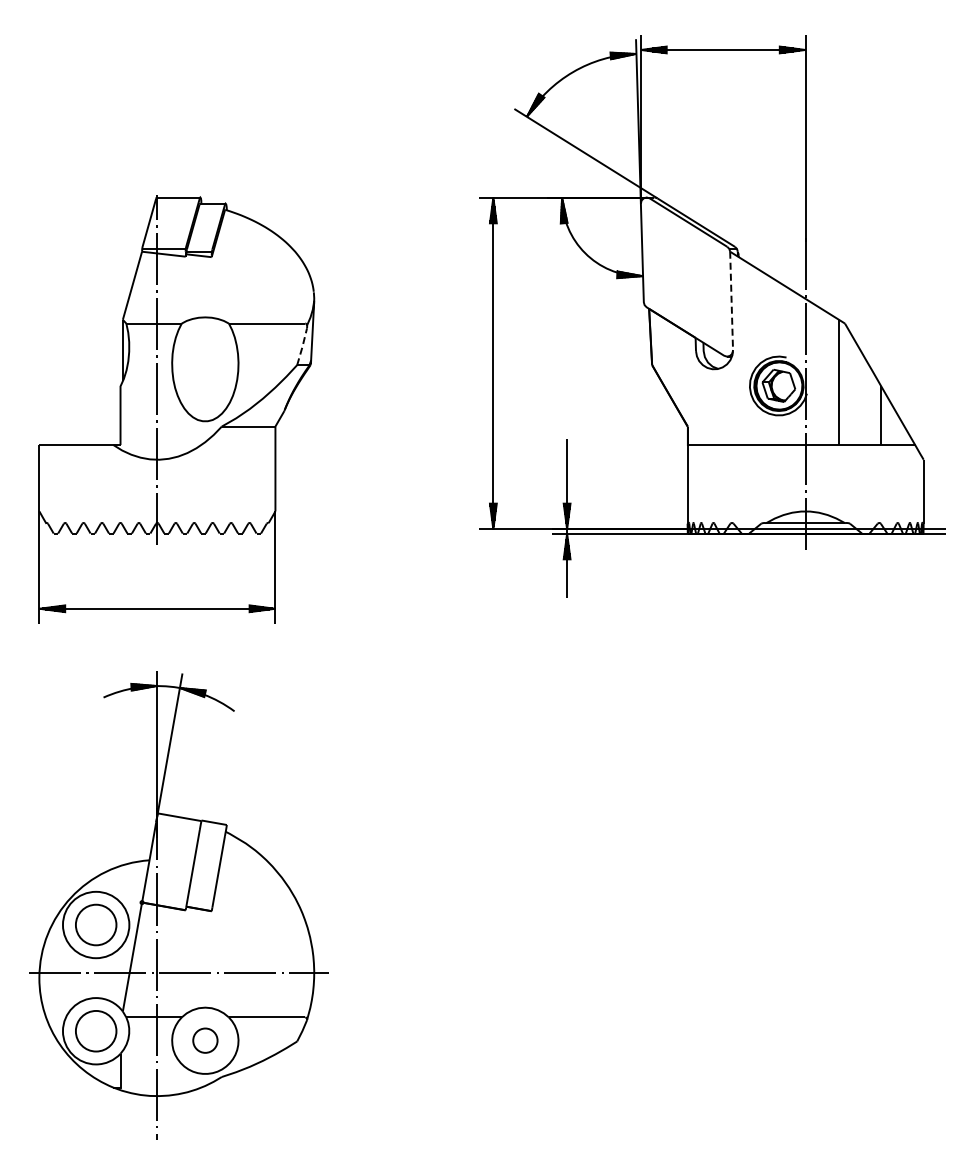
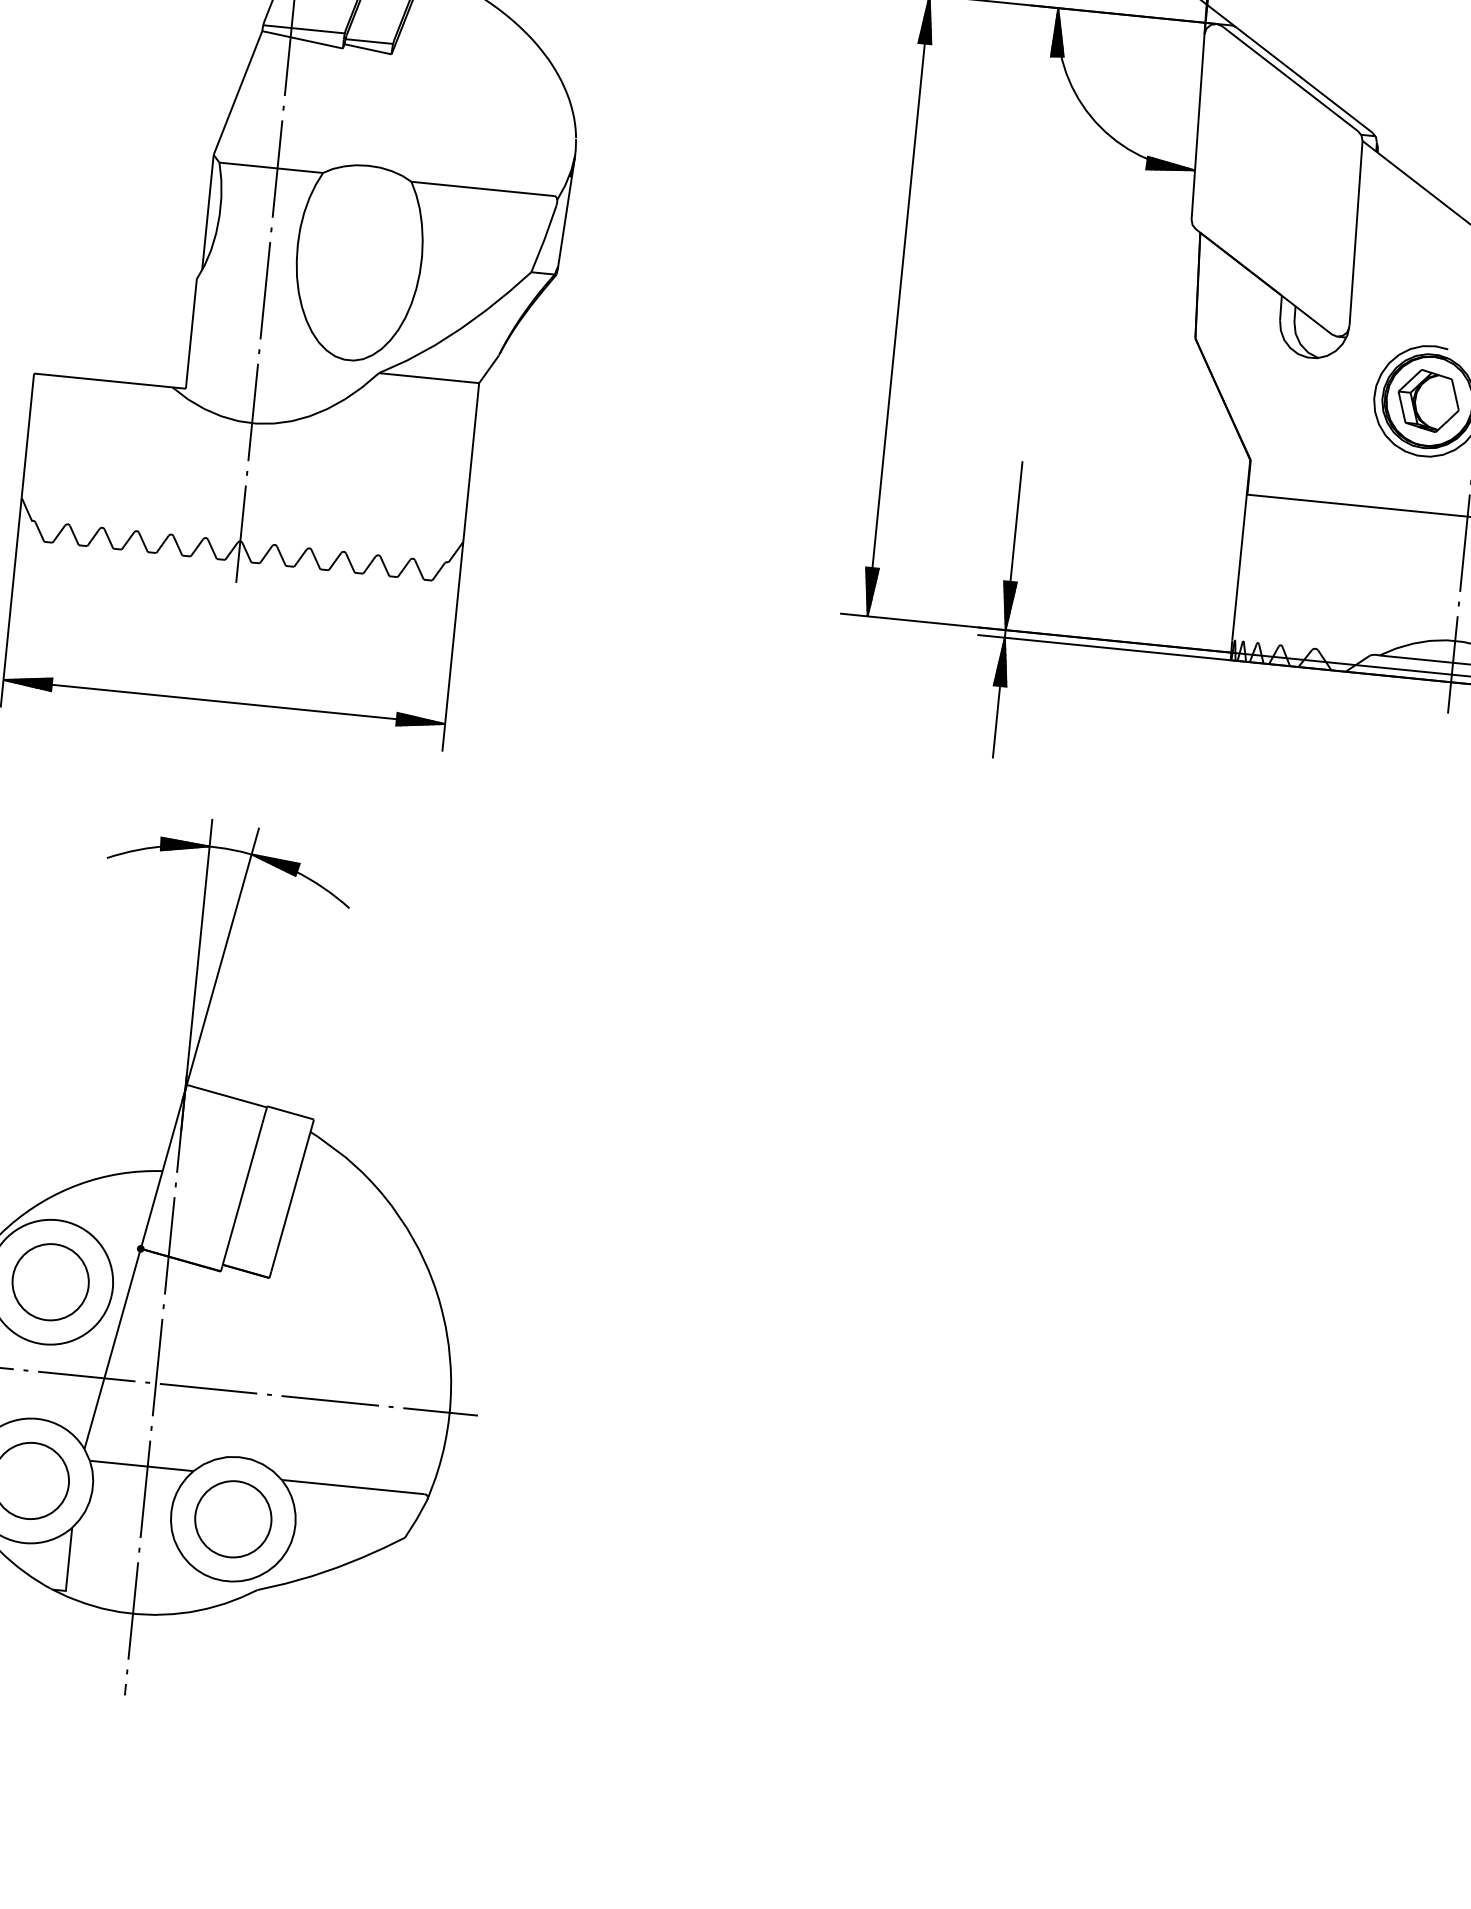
line: (731, 301) -> (1355, 234), dashed -> solid
line: (302, 347) -> (544, 240), dashed -> solid
part: (205, 1040) -> (233, 1518), size x1.67

